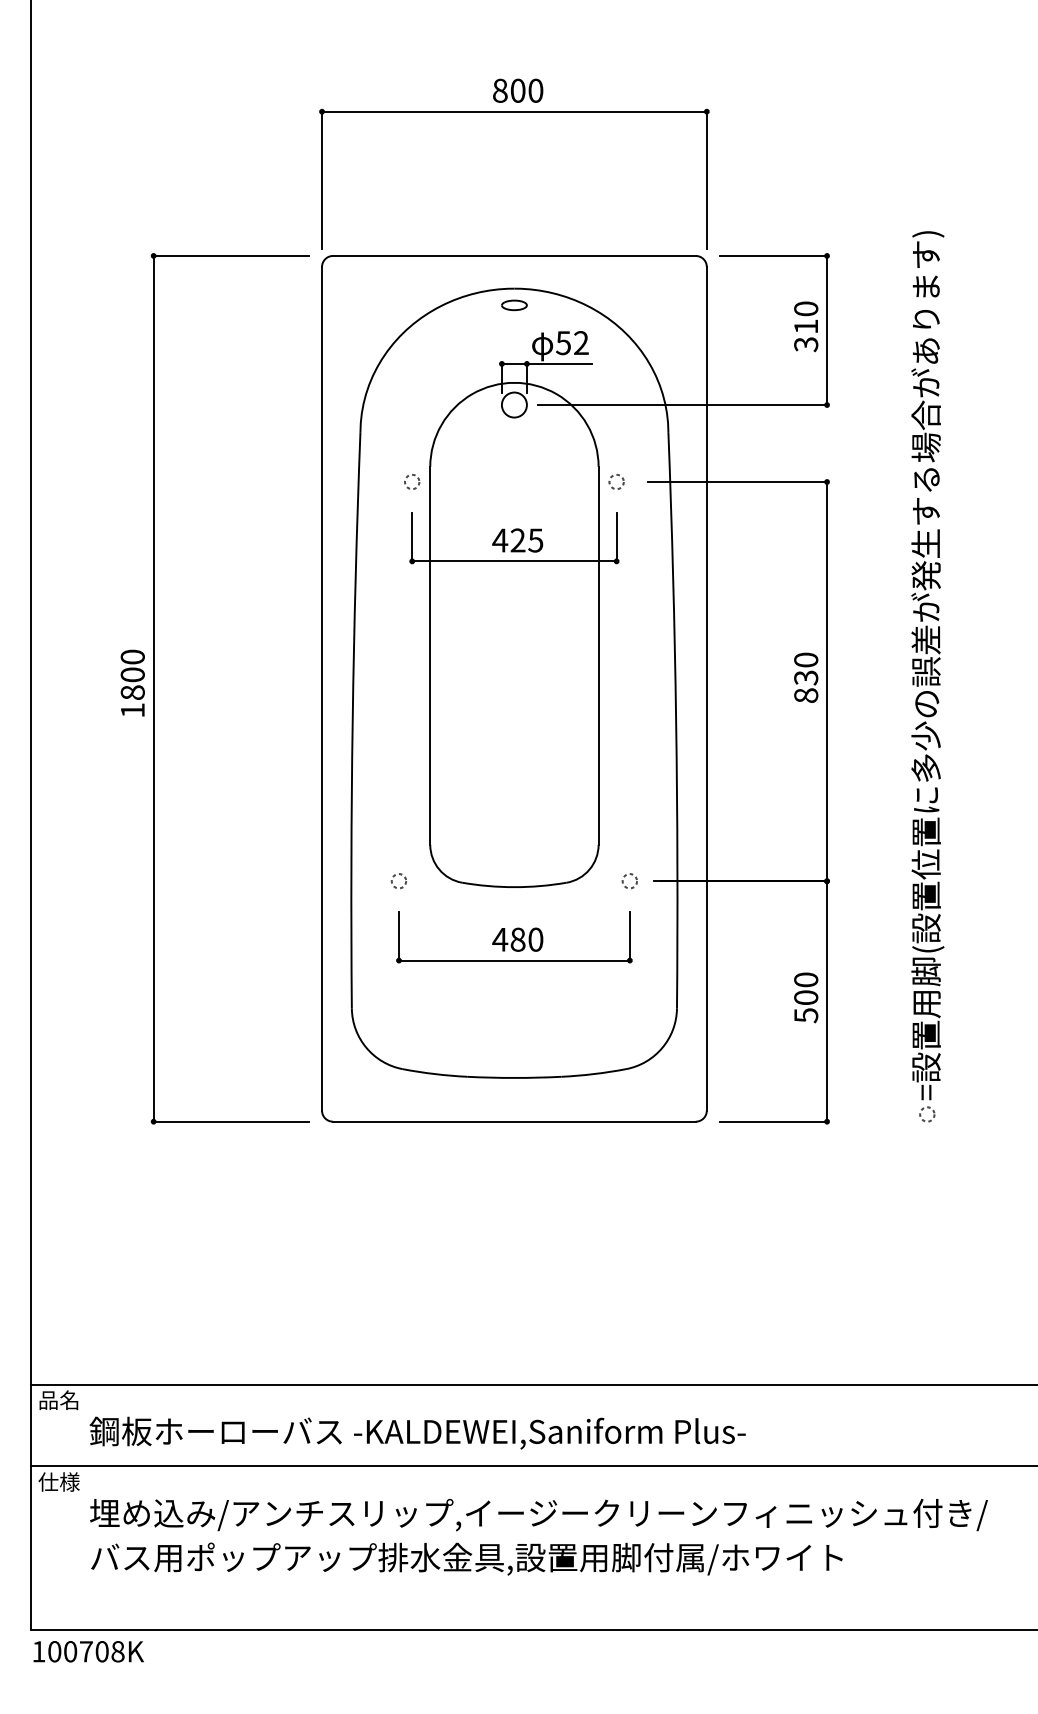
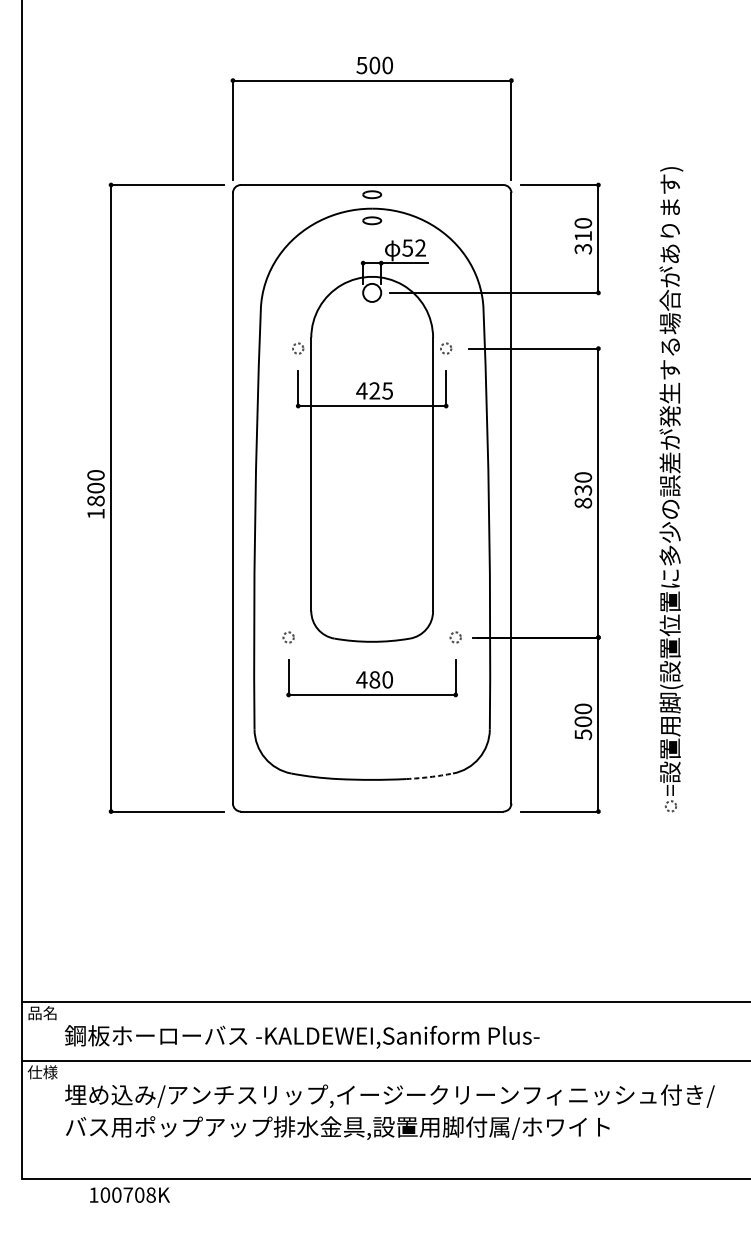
text: (499, 90) -> (361, 65), 800 -> 500
part: (514, 269) -> (372, 194), added
arc: (593, 1074) -> (429, 777), solid -> dashed
text: (88, 1651) -> (129, 1194), moved

